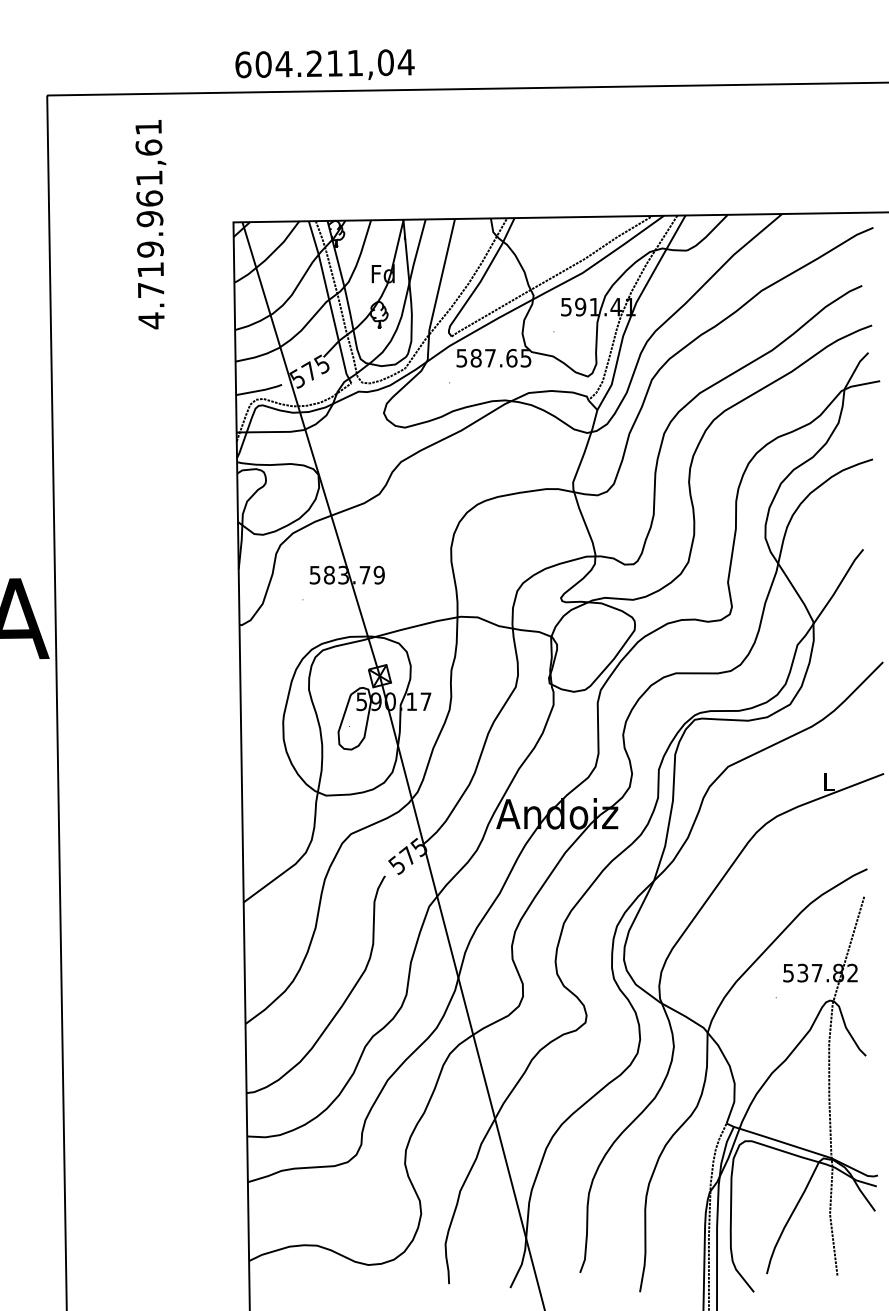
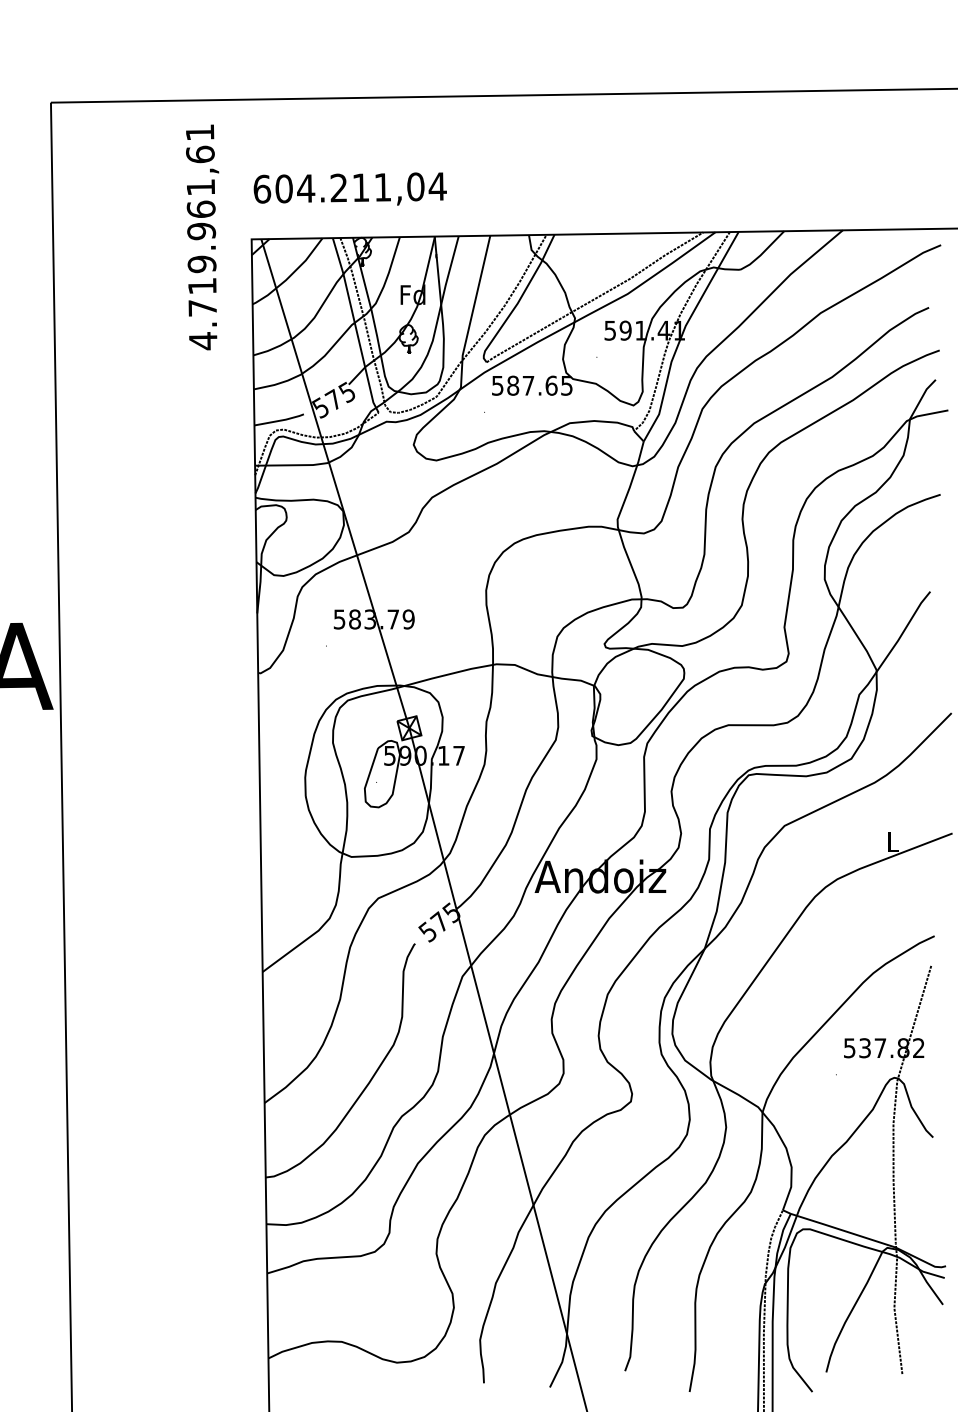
text: (324, 64) -> (349, 188), moved
text: (150, 224) -> (202, 237), moved

